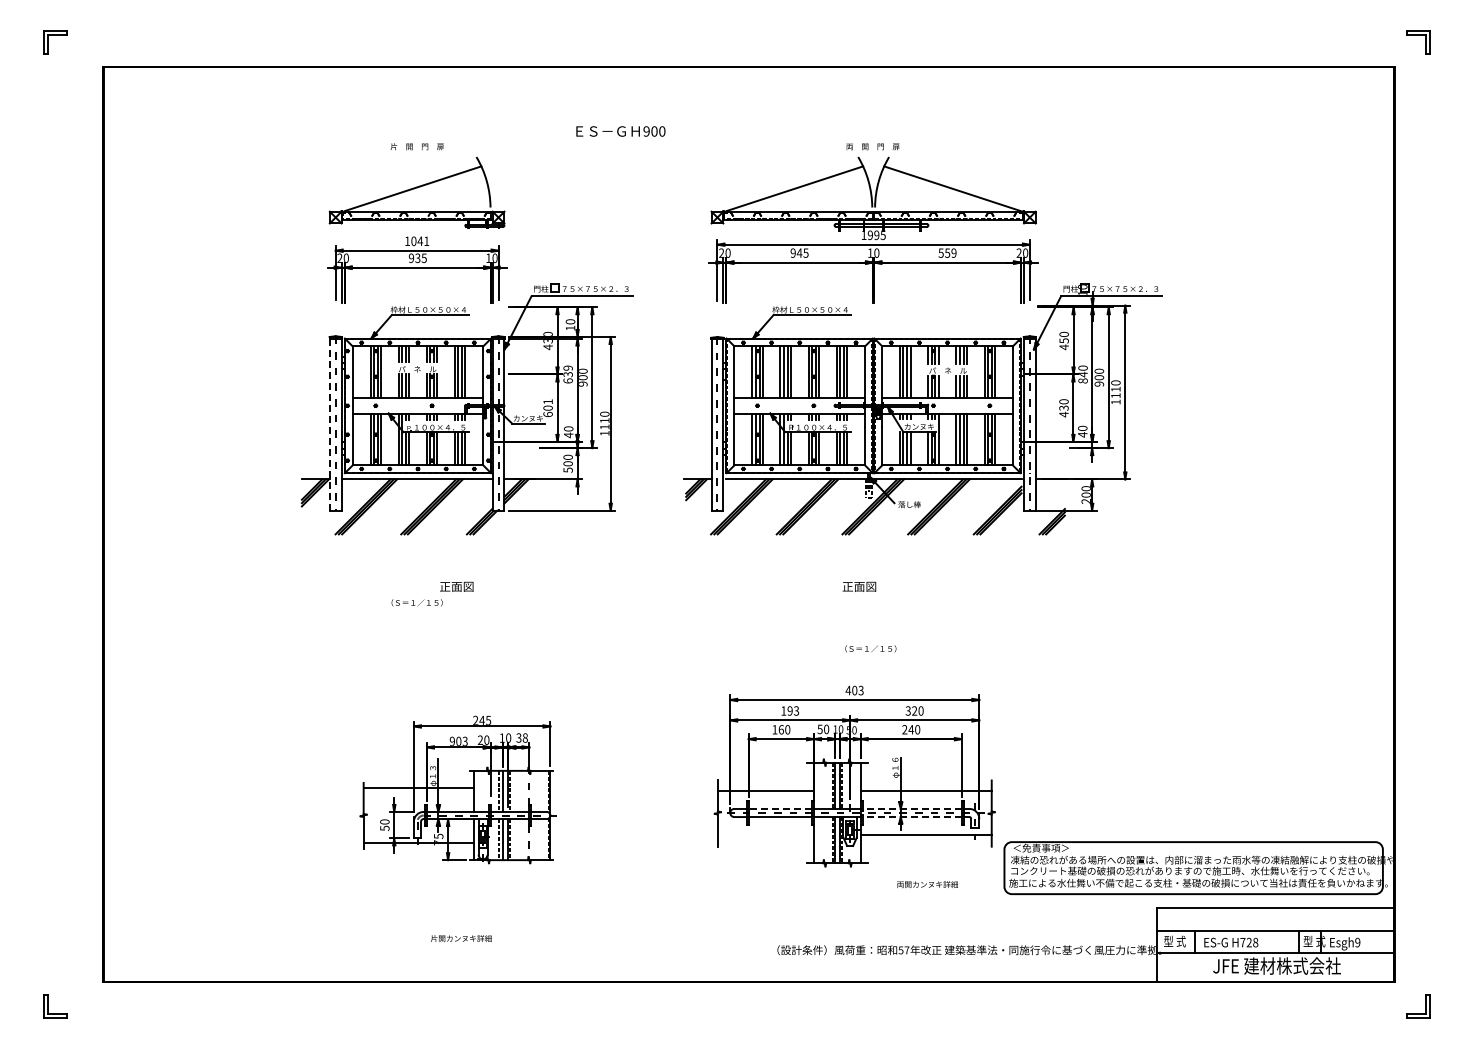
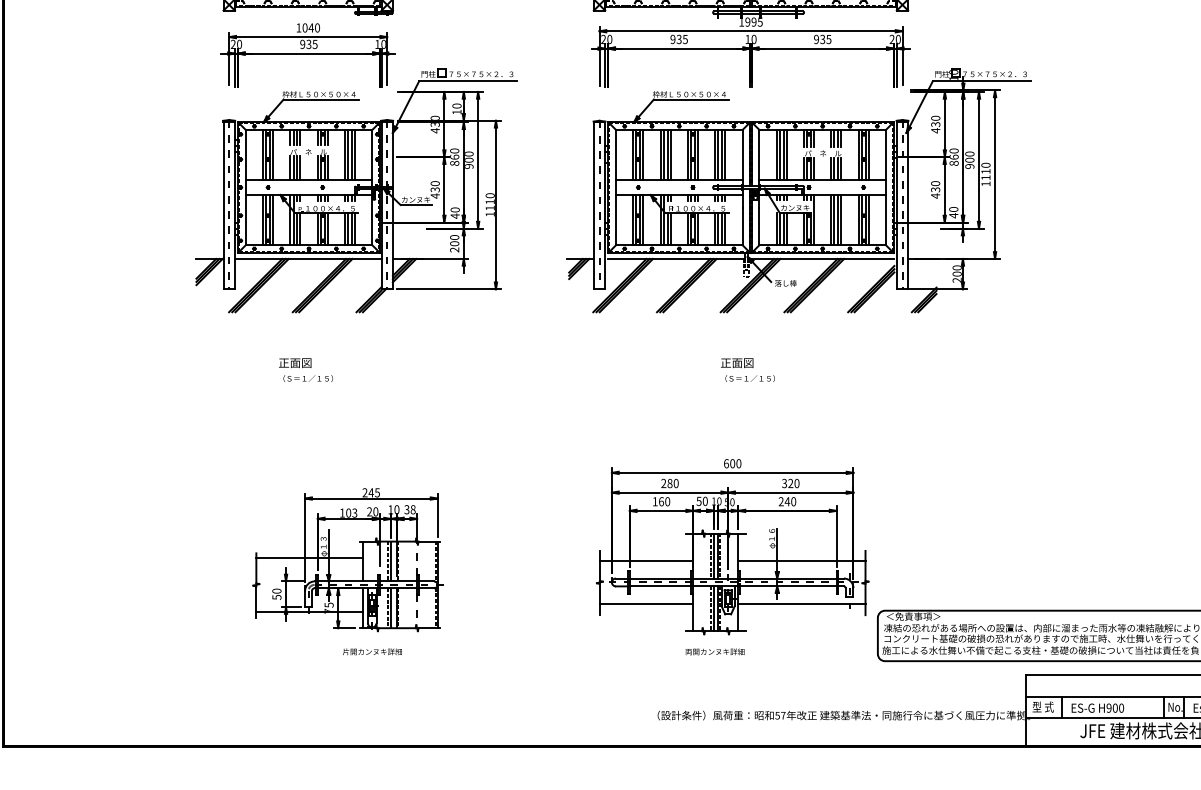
text: (426, 241) -> (317, 28), 1041 -> 1040
text: (799, 252) -> (679, 38), 945 -> 935
text: (947, 252) -> (822, 38), 559 -> 935
text: (1063, 340) -> (935, 124), 450 -> 430
text: (567, 374) -> (454, 157), 639 -> 860
text: (1082, 374) -> (953, 157), 840 -> 860
text: (547, 408) -> (434, 190), 601 -> 430
line: (329, 425) -> (223, 206), dashed -> solid
text: (567, 469) -> (454, 249), 500 -> 200
text: (456, 586) -> (294, 362), moved
text: (870, 648) -> (749, 378), moved
text: (854, 690) -> (732, 463), 403 -> 600
text: (790, 710) -> (670, 483), 193 -> 280
text: (451, 740) -> (341, 512), 903 -> 103
line: (780, 808) -> (660, 578), dashed -> solid
line: (912, 808) -> (788, 578), dashed -> solid
line: (912, 817) -> (788, 586), dashed -> solid
line: (765, 834) -> (646, 603), added
text: (927, 884) -> (714, 651), moved
text: (461, 938) -> (372, 651), moved
text: (1314, 941) -> (1178, 707), 型 式 -> No.
text: (1249, 942) -> (1115, 708), H728 -> H900

